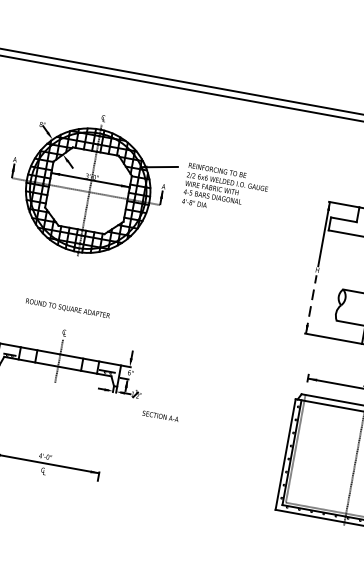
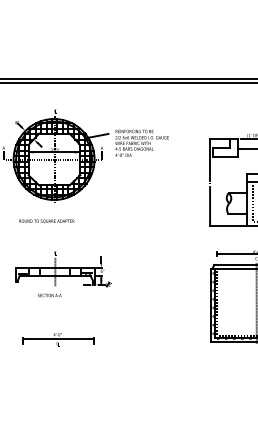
line: (312, 303) -> (210, 205), dashed -> solid
text: (67, 308) -> (46, 221), moved
text: (160, 416) -> (49, 295), moved

